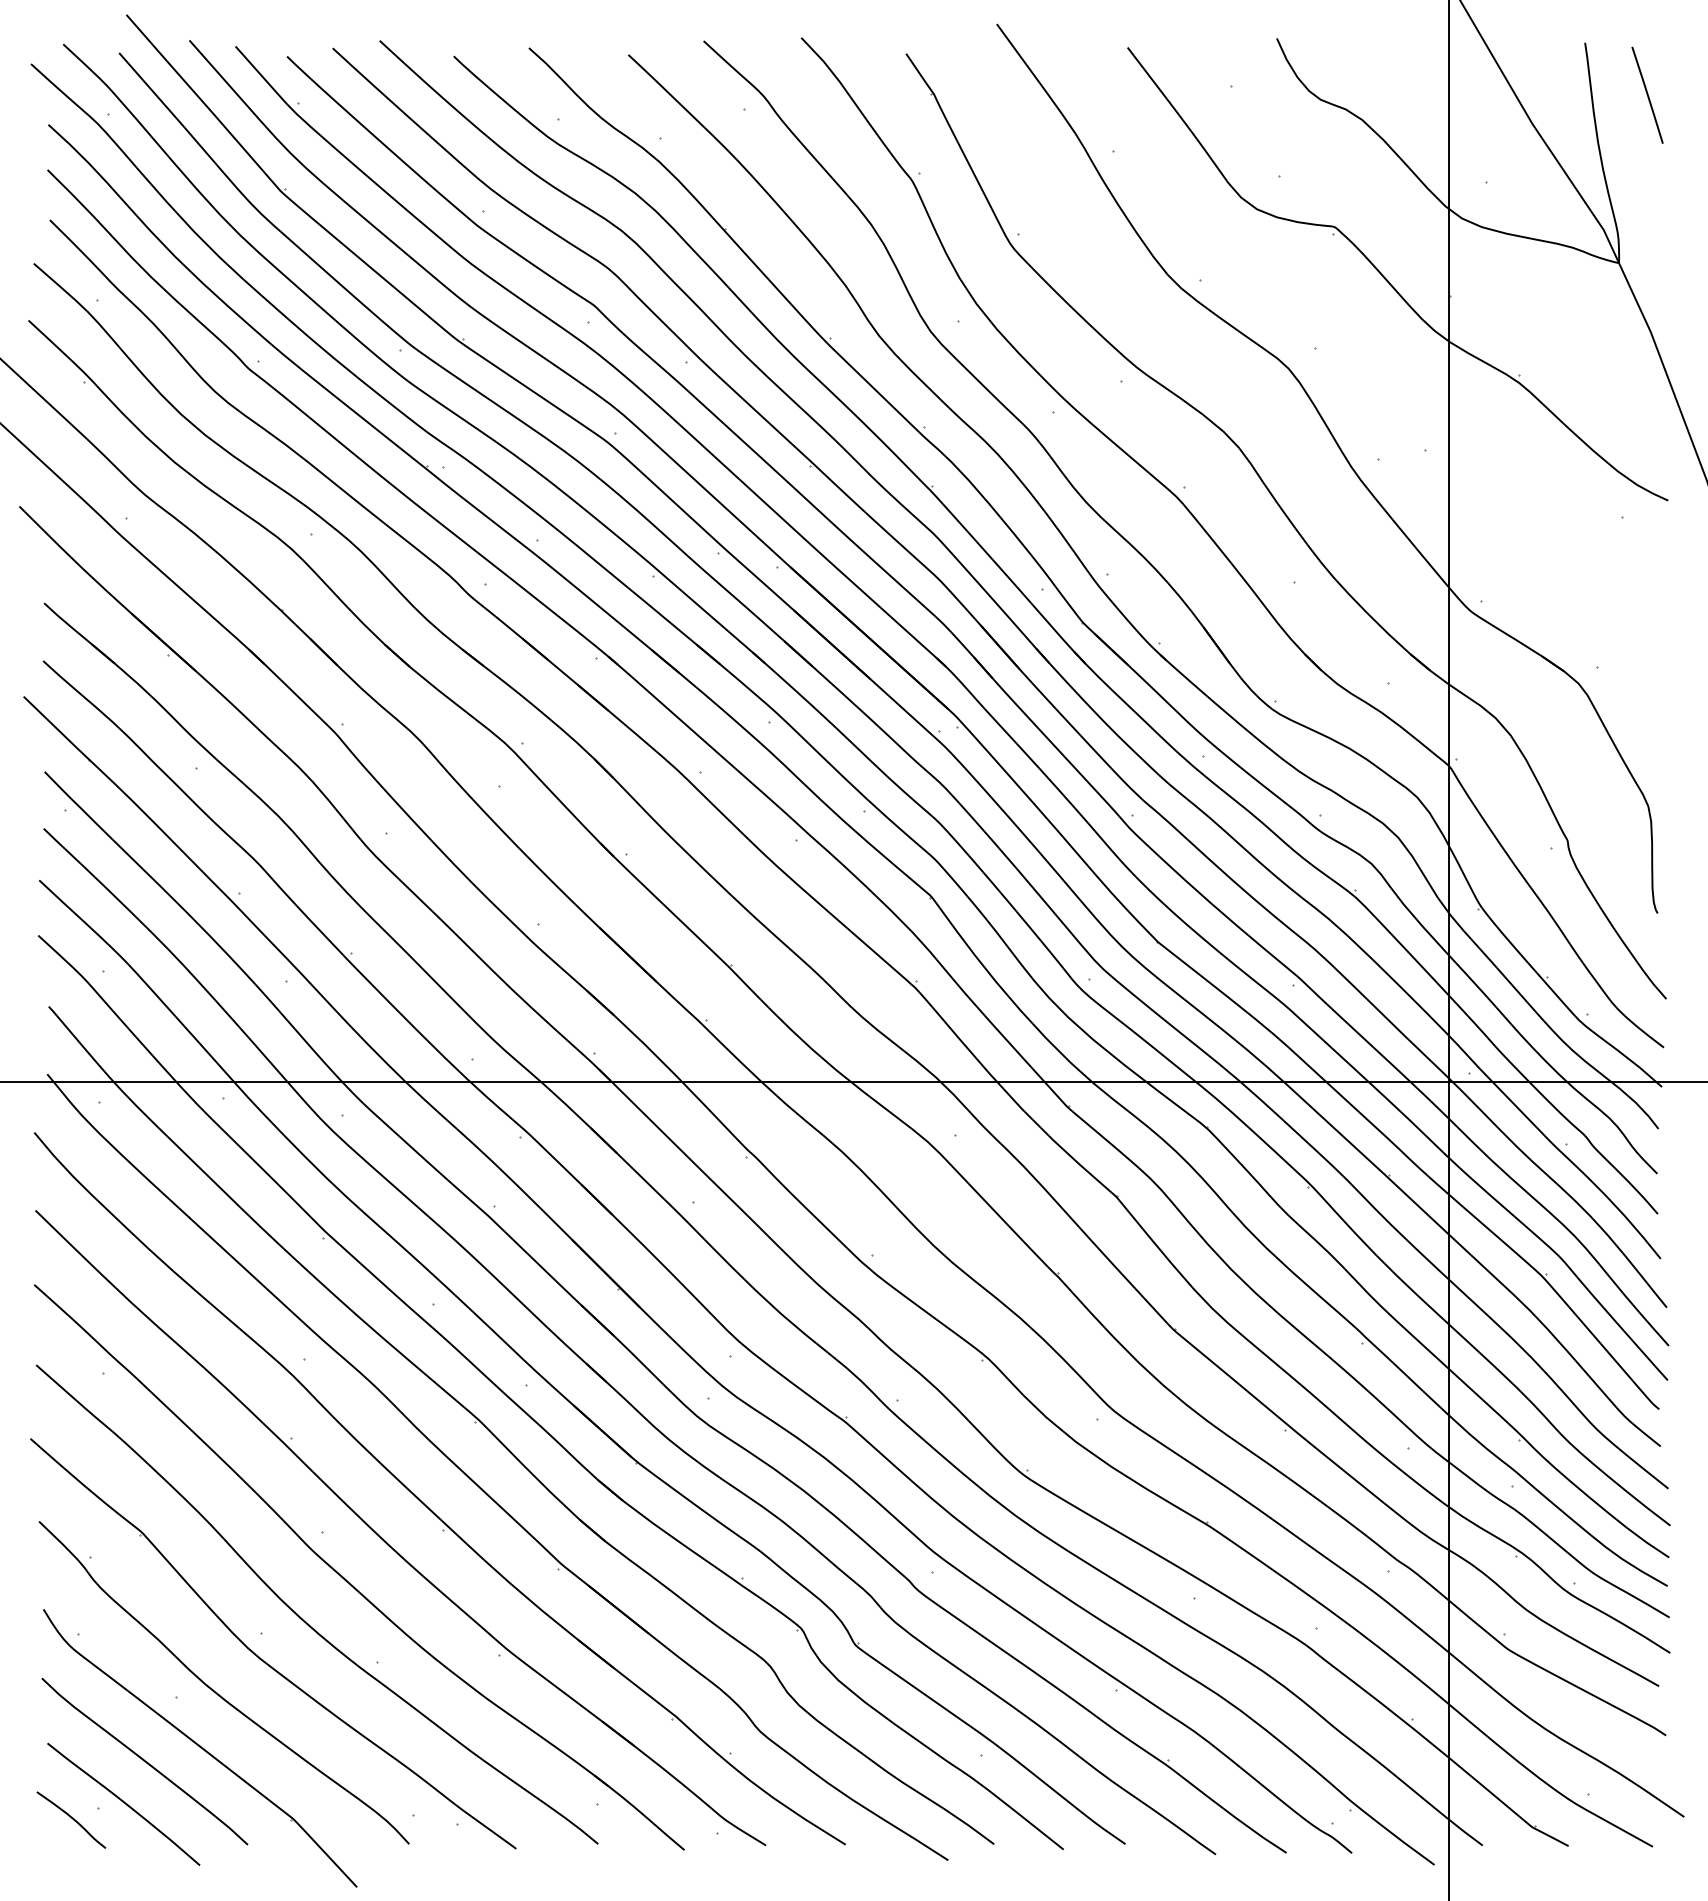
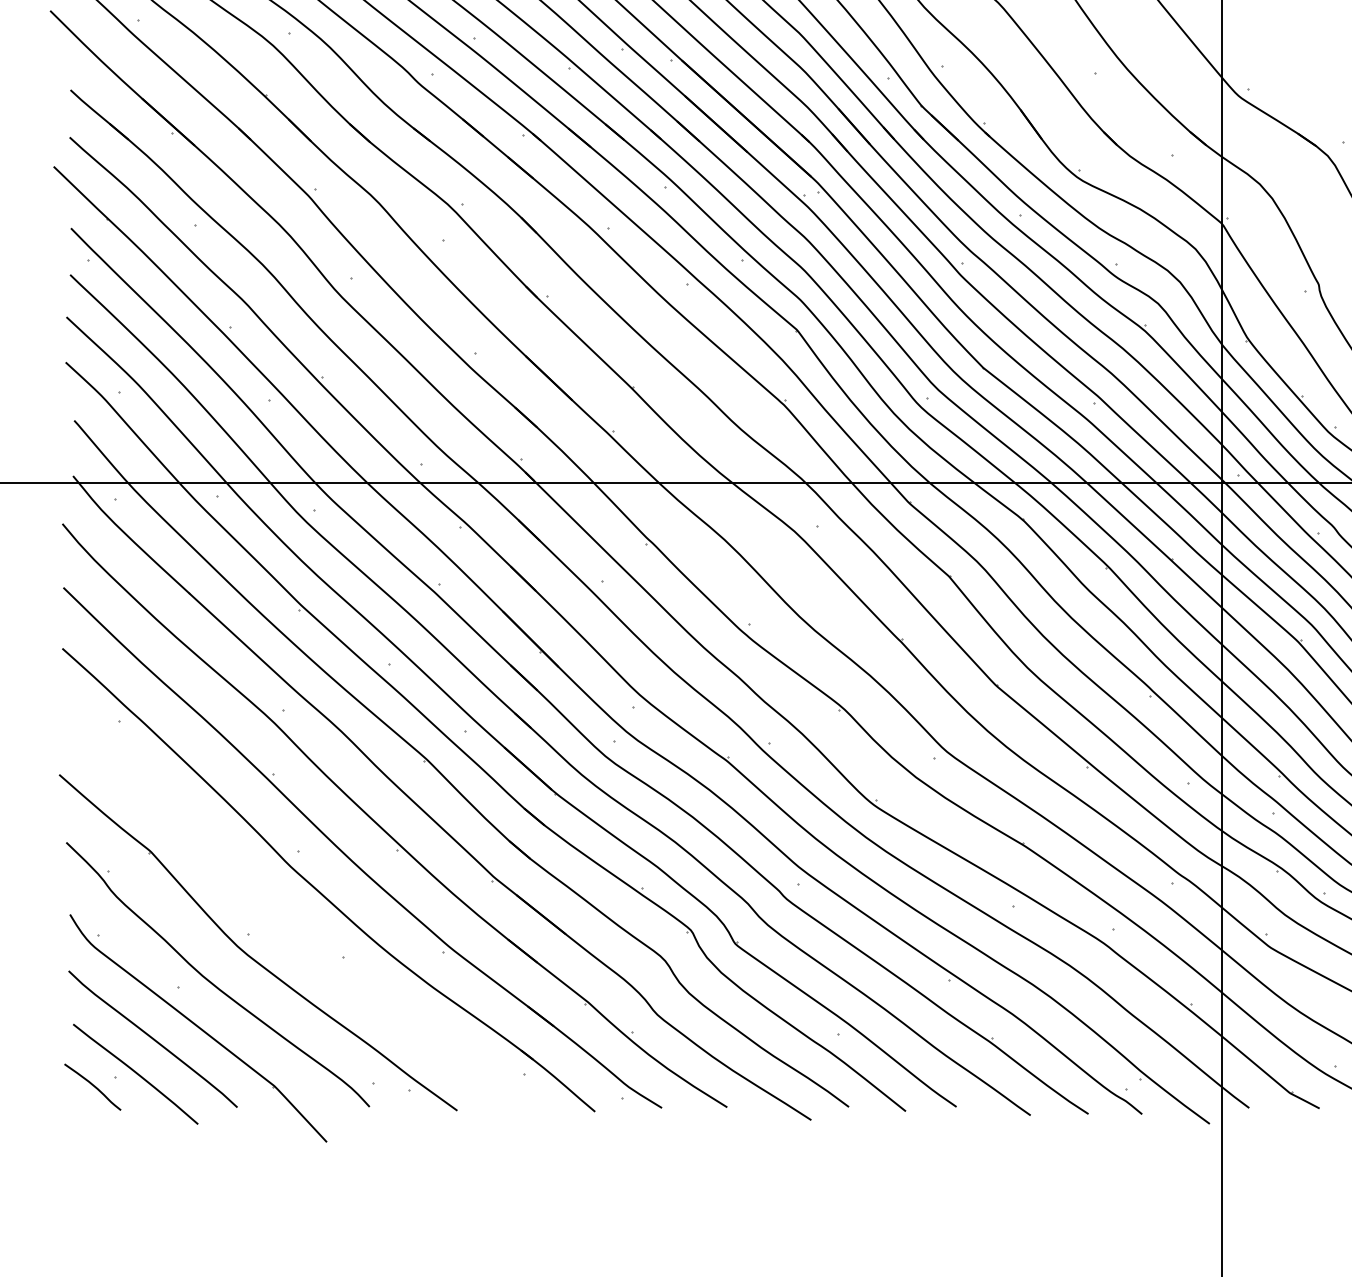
curve: (306, 1621) -> (285, 924), removed

